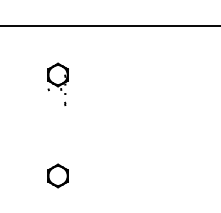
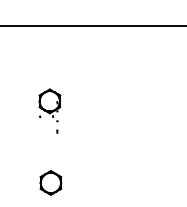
part: (57, 83) -> (49, 110), moved

